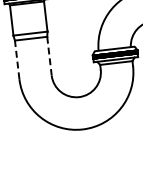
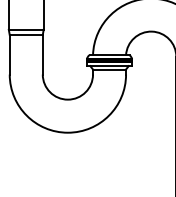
line: (49, 55) -> (42, 54), dashed -> solid
line: (16, 59) -> (9, 54), dashed -> solid

